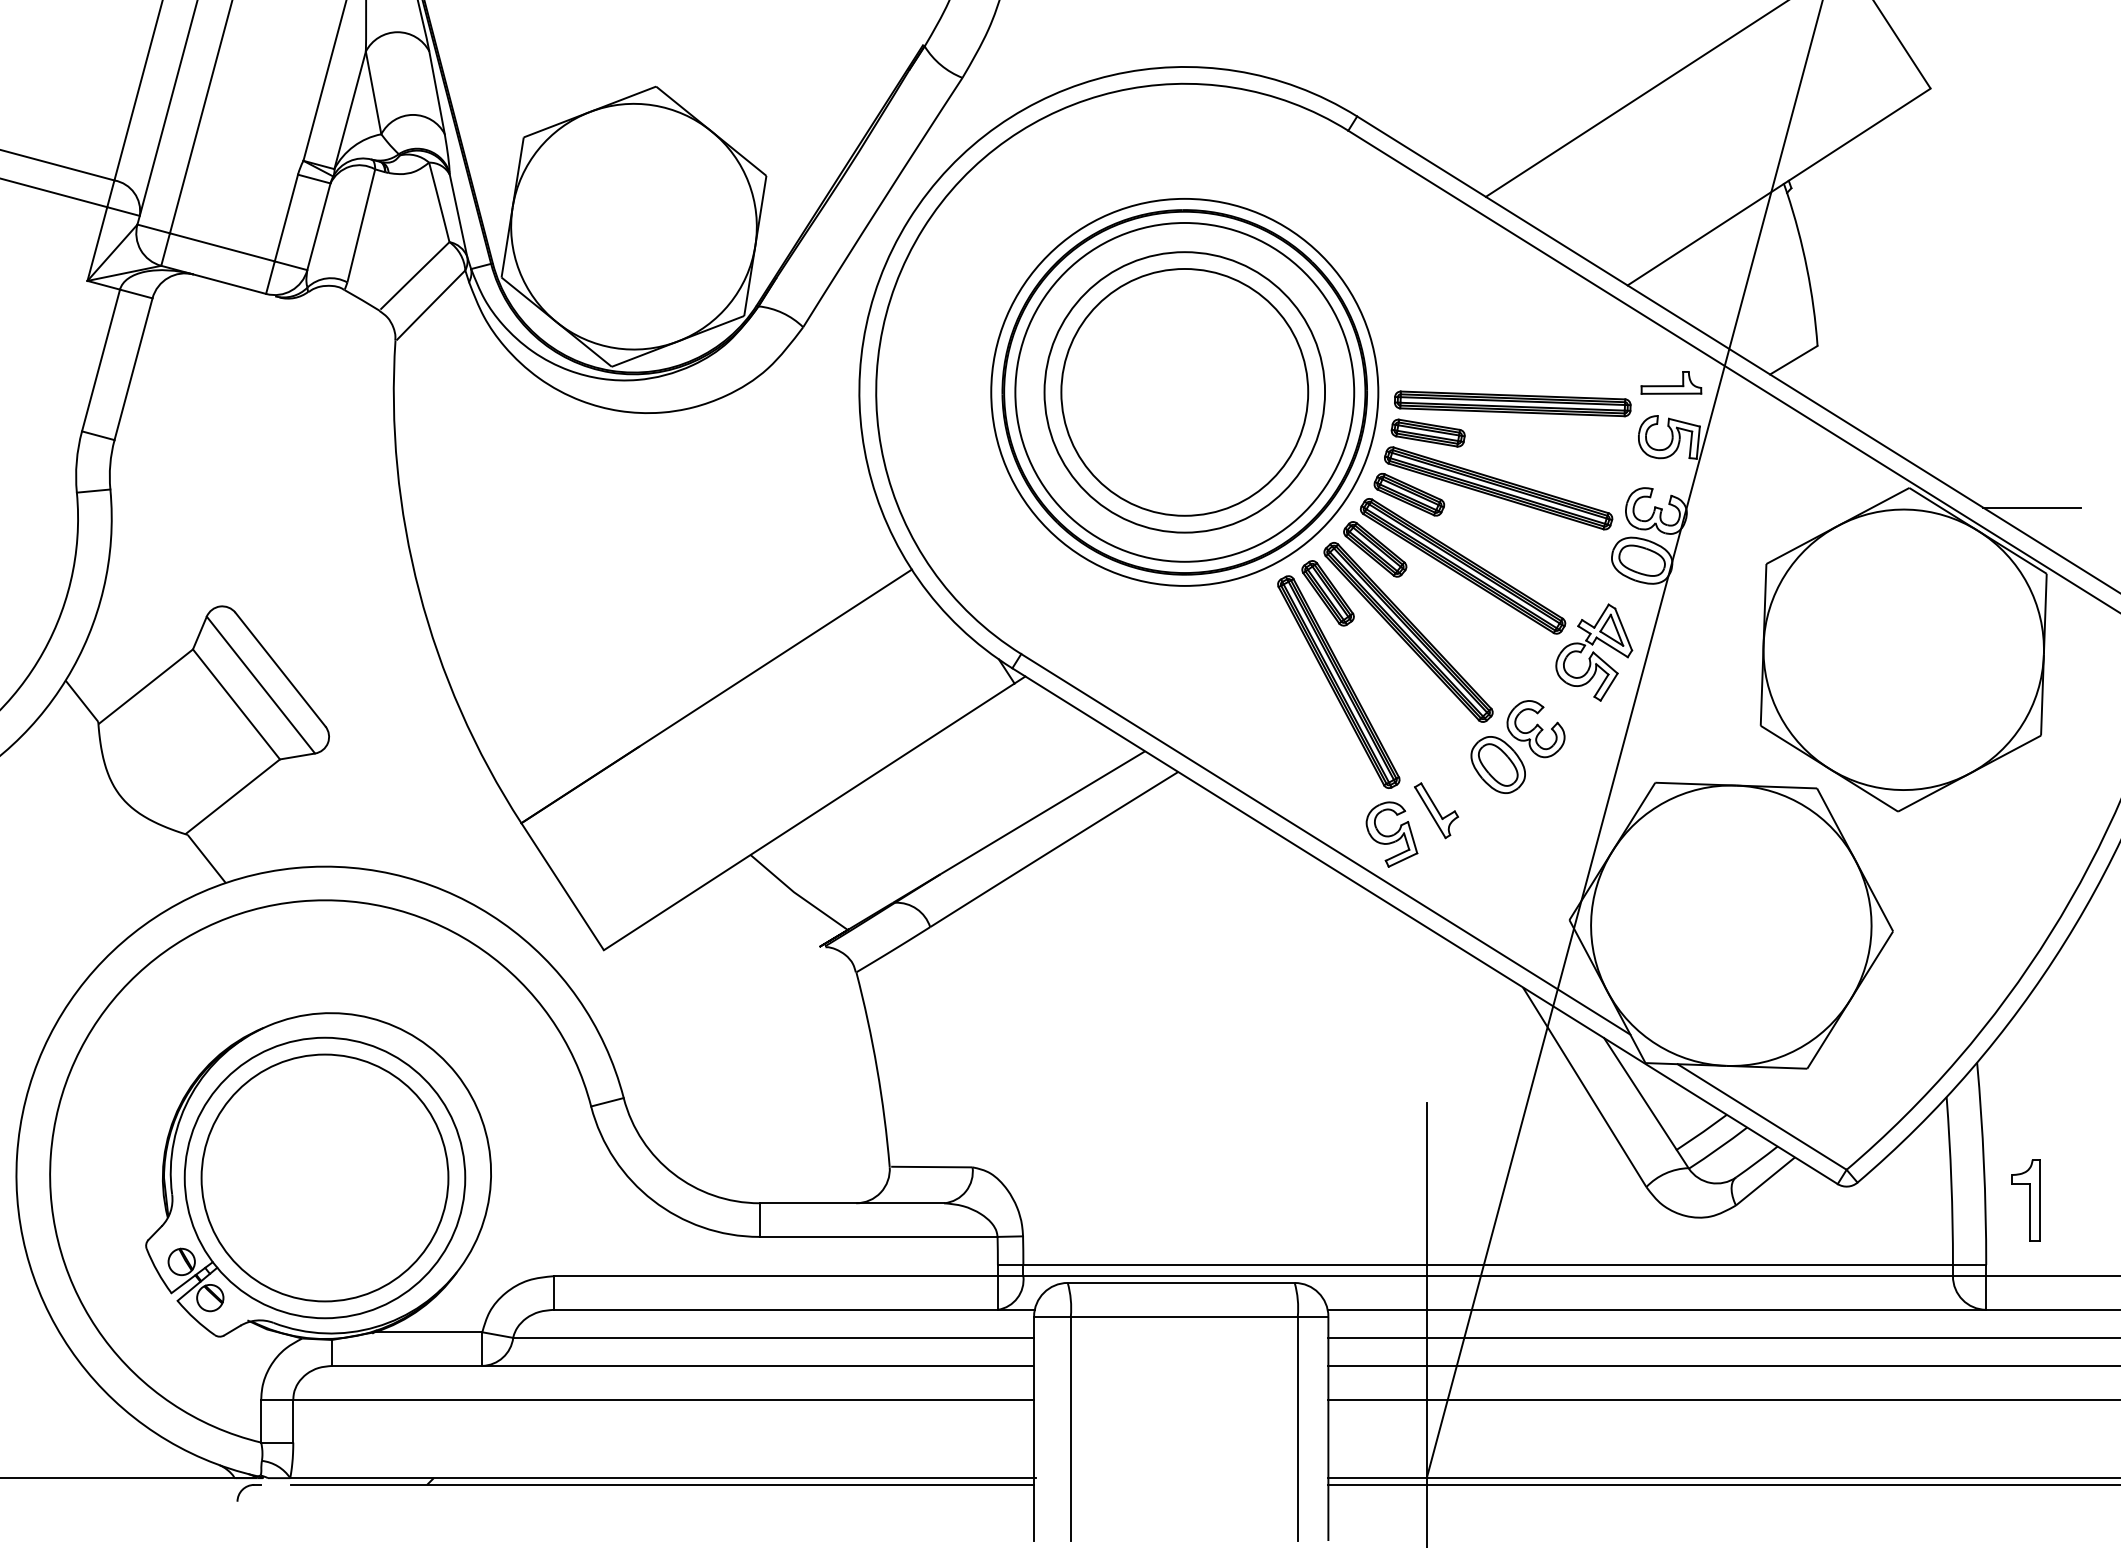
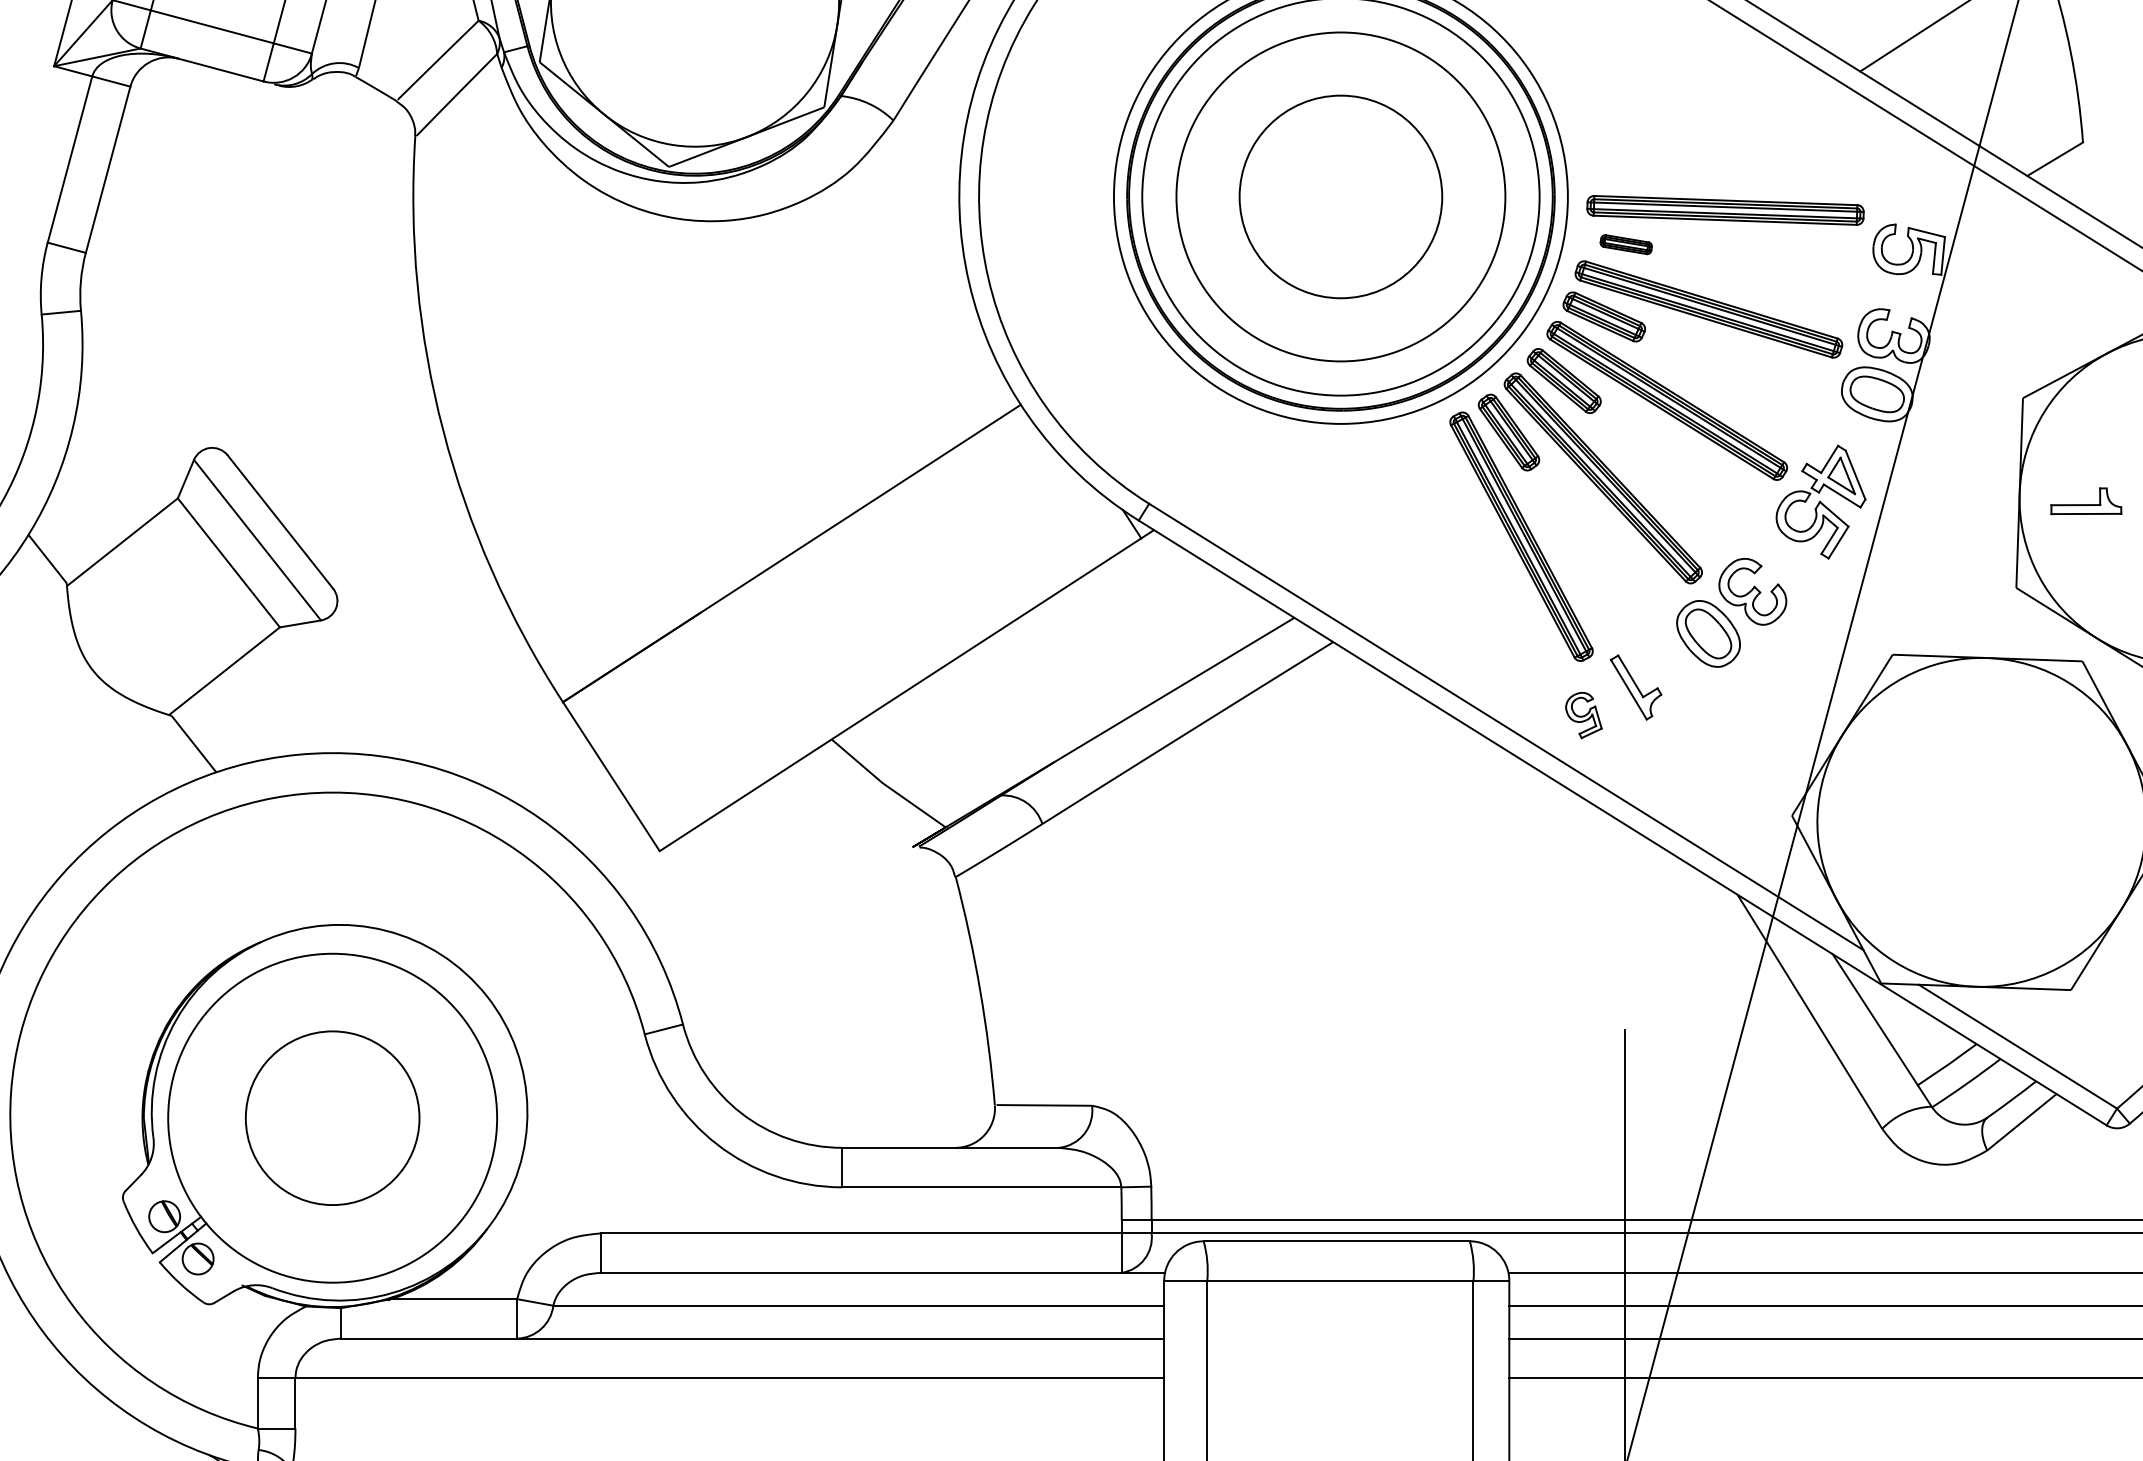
part: (1671, 382) -> (2086, 500), moved
circle: (1184, 391) -> (1340, 195), size x0.7
part: (1427, 432) -> (1625, 243), size x0.6
part: (1391, 834) -> (1583, 715), size x0.6
circle: (324, 1177) -> (332, 1117), size x0.6

